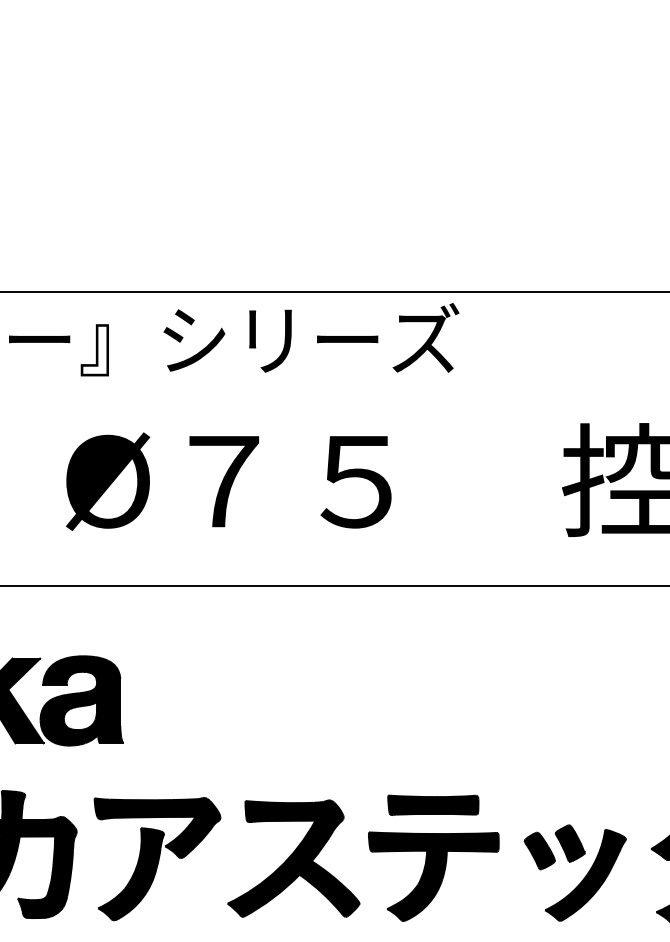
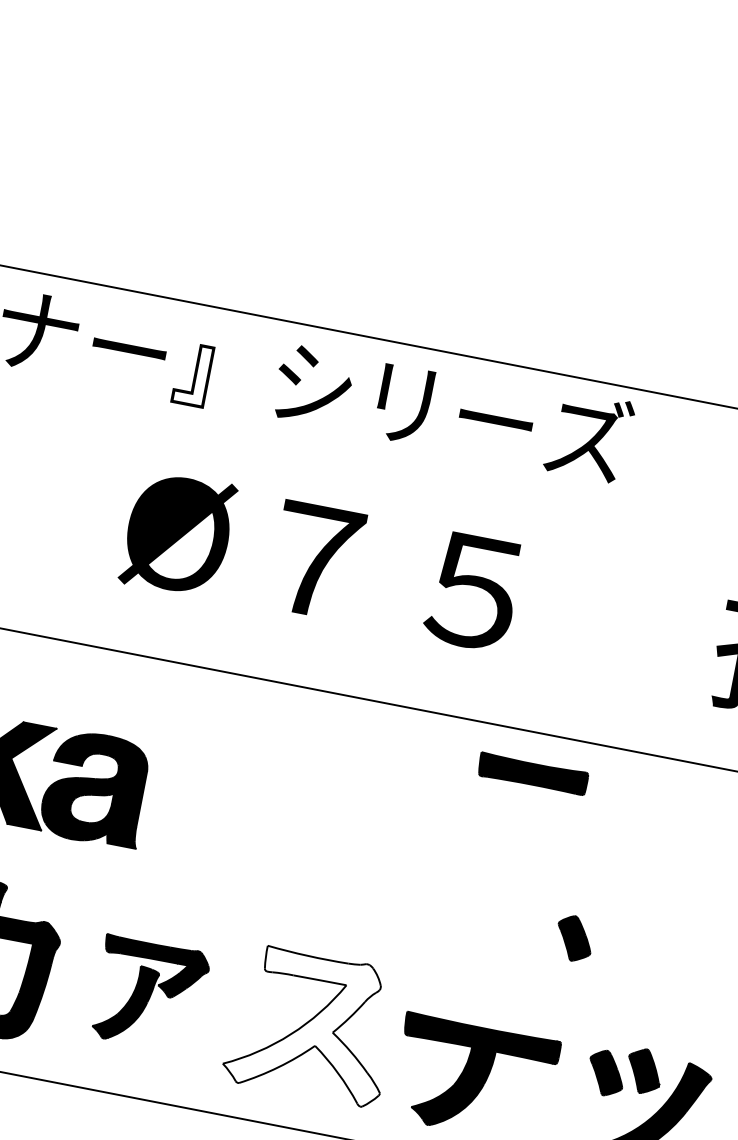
part: (492, 746) -> (574, 937), added
part: (433, 804) -> (533, 773), moved
fill: (293, 858) -> (311, 1025), removed
part: (157, 859) -> (149, 994), size x0.7

